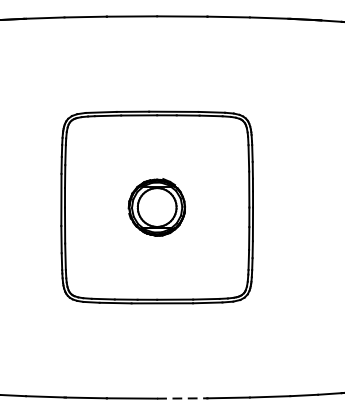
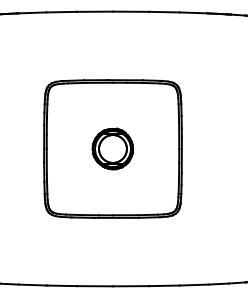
line: (182, 398) -> (131, 286), dashed -> solid

